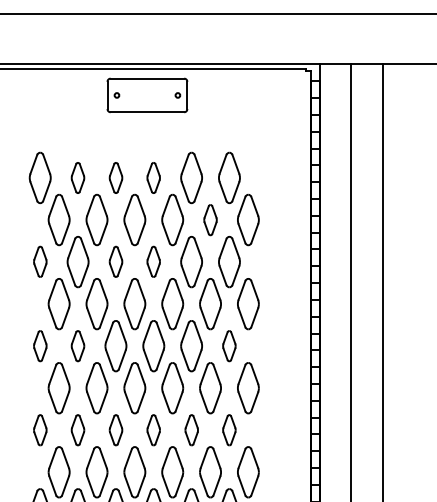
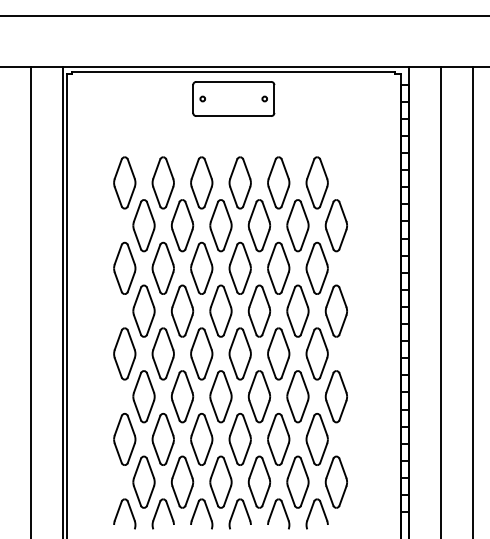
part: (77, 177) -> (162, 182), size x1.67
part: (115, 177) -> (201, 182), size x1.67
part: (153, 177) -> (239, 182), size x1.67
part: (210, 219) -> (297, 225), size x1.67
part: (39, 261) -> (124, 267), size x1.67
part: (115, 261) -> (201, 267), size x1.67
part: (153, 261) -> (239, 267), size x1.67
part: (39, 345) -> (124, 353), size x1.67
part: (77, 345) -> (162, 353), size x1.67
part: (228, 345) -> (316, 353), size x1.67
part: (39, 430) -> (124, 439), size x1.67
part: (77, 430) -> (162, 439), size x1.67
part: (115, 430) -> (201, 439), size x1.67
part: (153, 430) -> (239, 439), size x1.67
part: (191, 430) -> (278, 439), size x1.67
part: (228, 430) -> (316, 439), size x1.67

